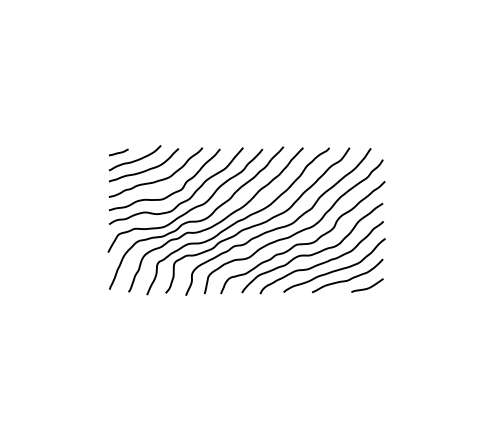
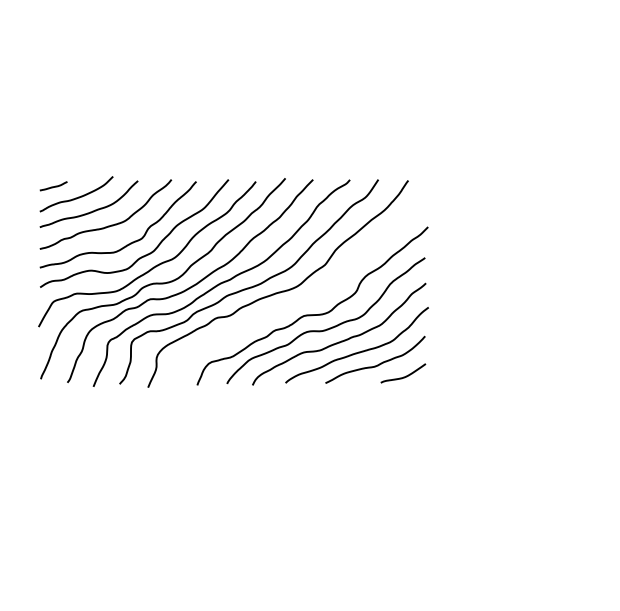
curve: (295, 232) -> (302, 298), removed

